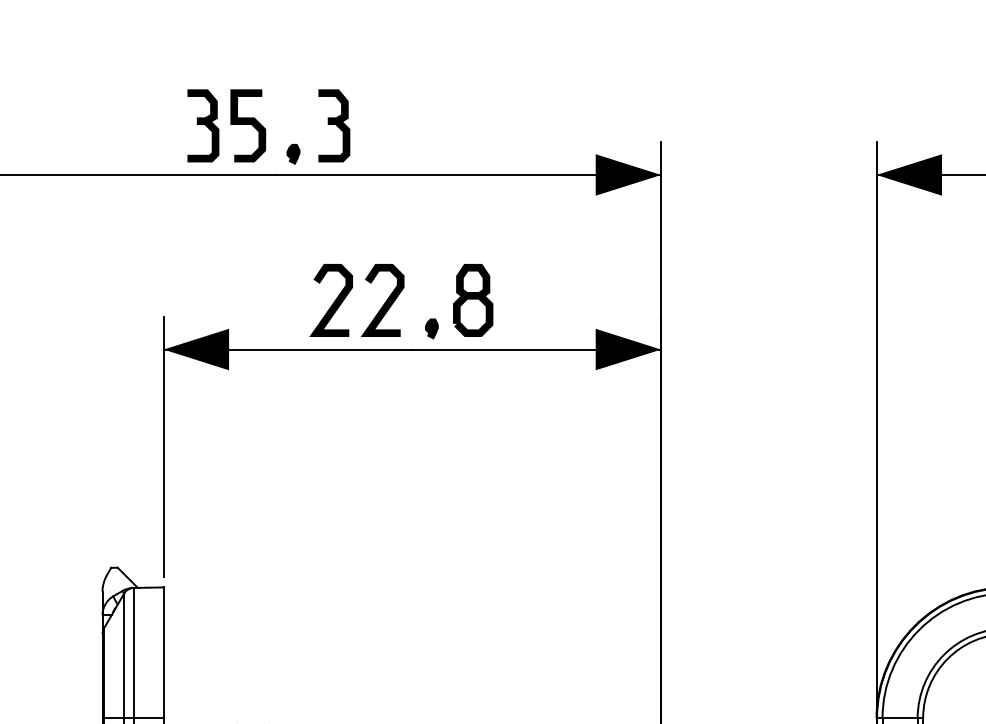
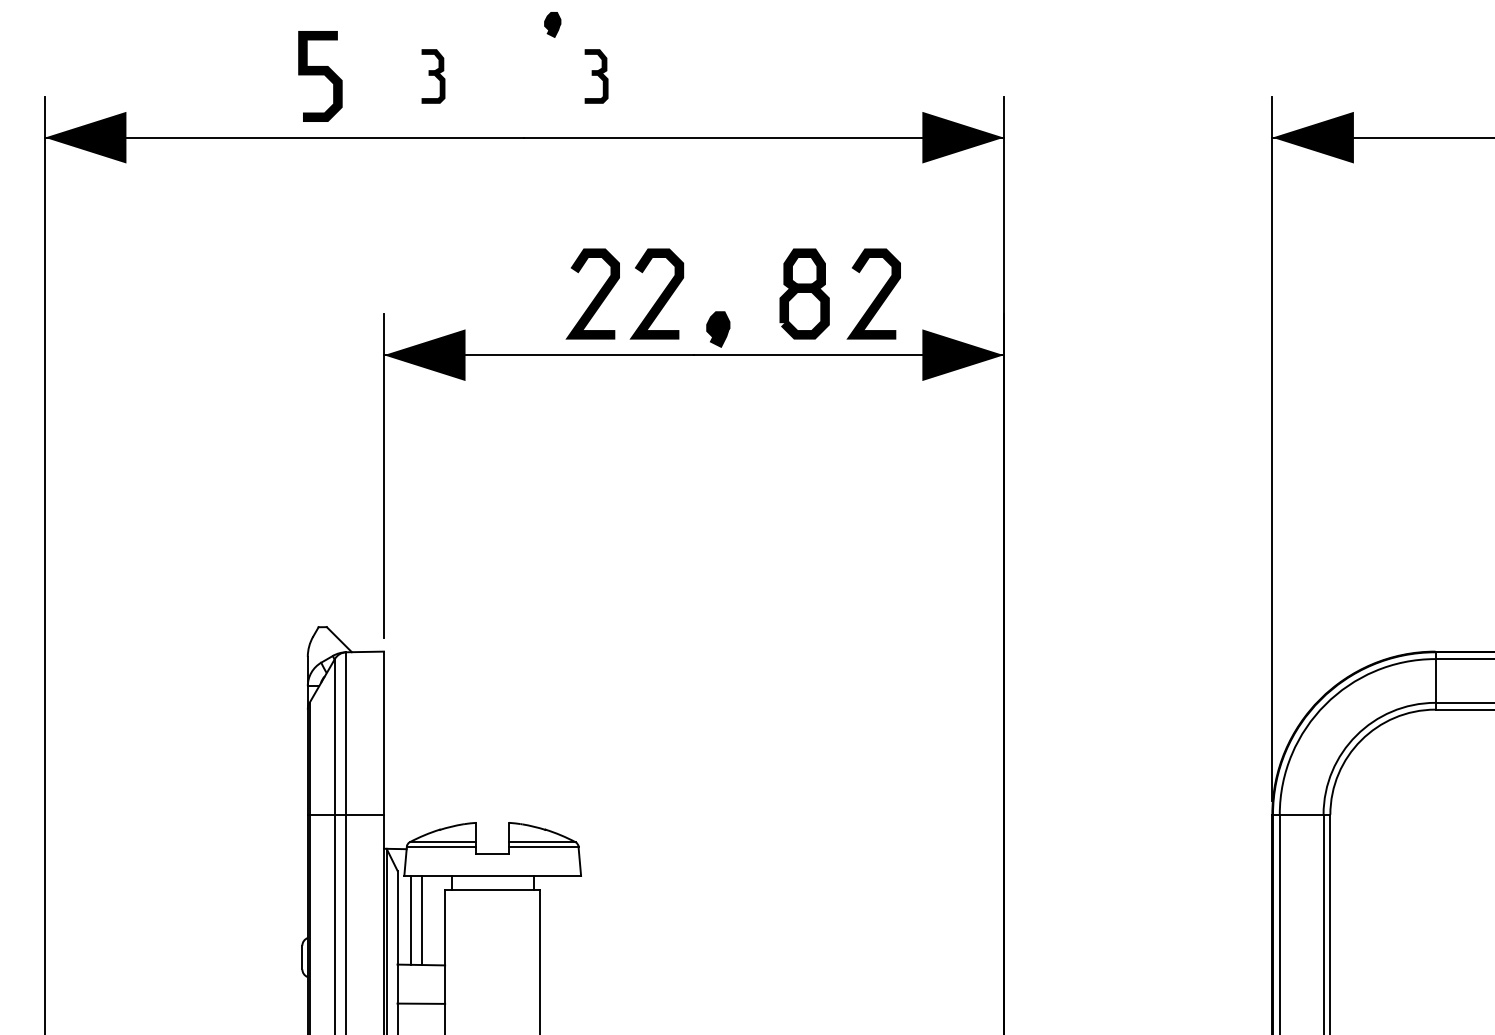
part: (203, 125) -> (433, 76), size x0.6
curve: (248, 125) -> (320, 75), moved
part: (334, 125) -> (596, 76), size x0.6
part: (293, 153) -> (552, 24), moved
part: (473, 300) -> (804, 293), moved
curve: (559, 300) -> (877, 294), added
part: (431, 328) -> (717, 329), size x1.4

